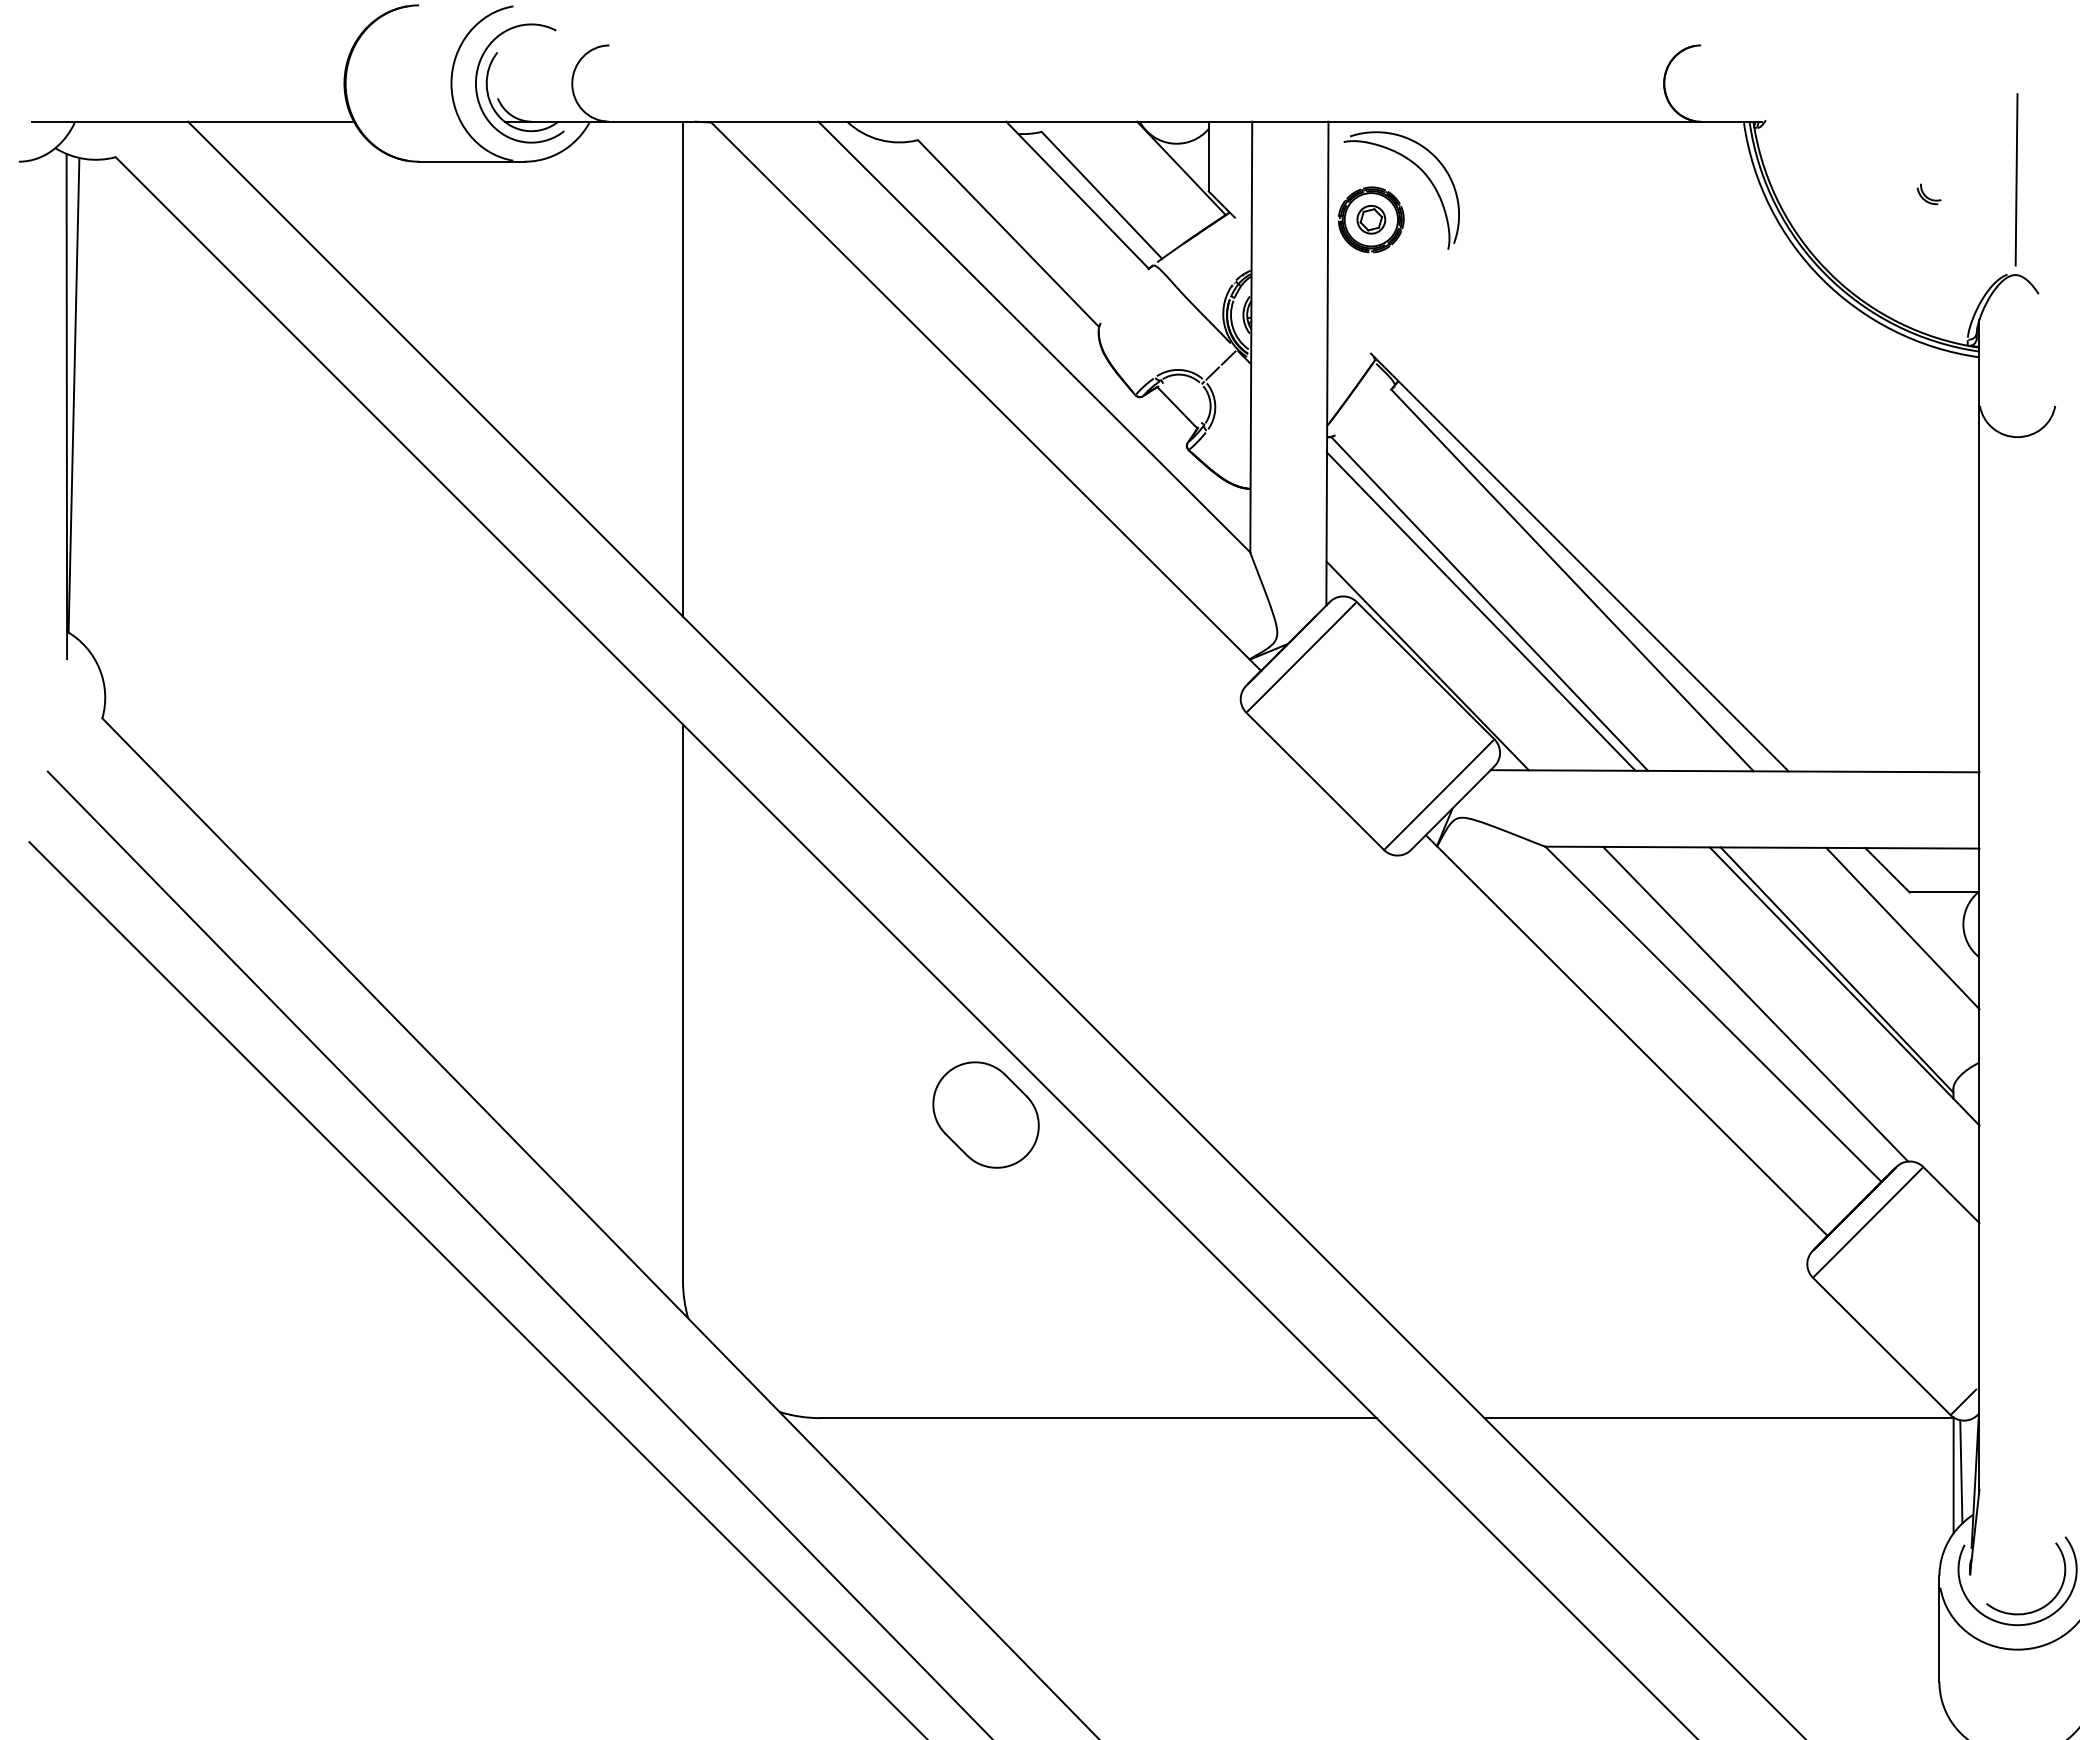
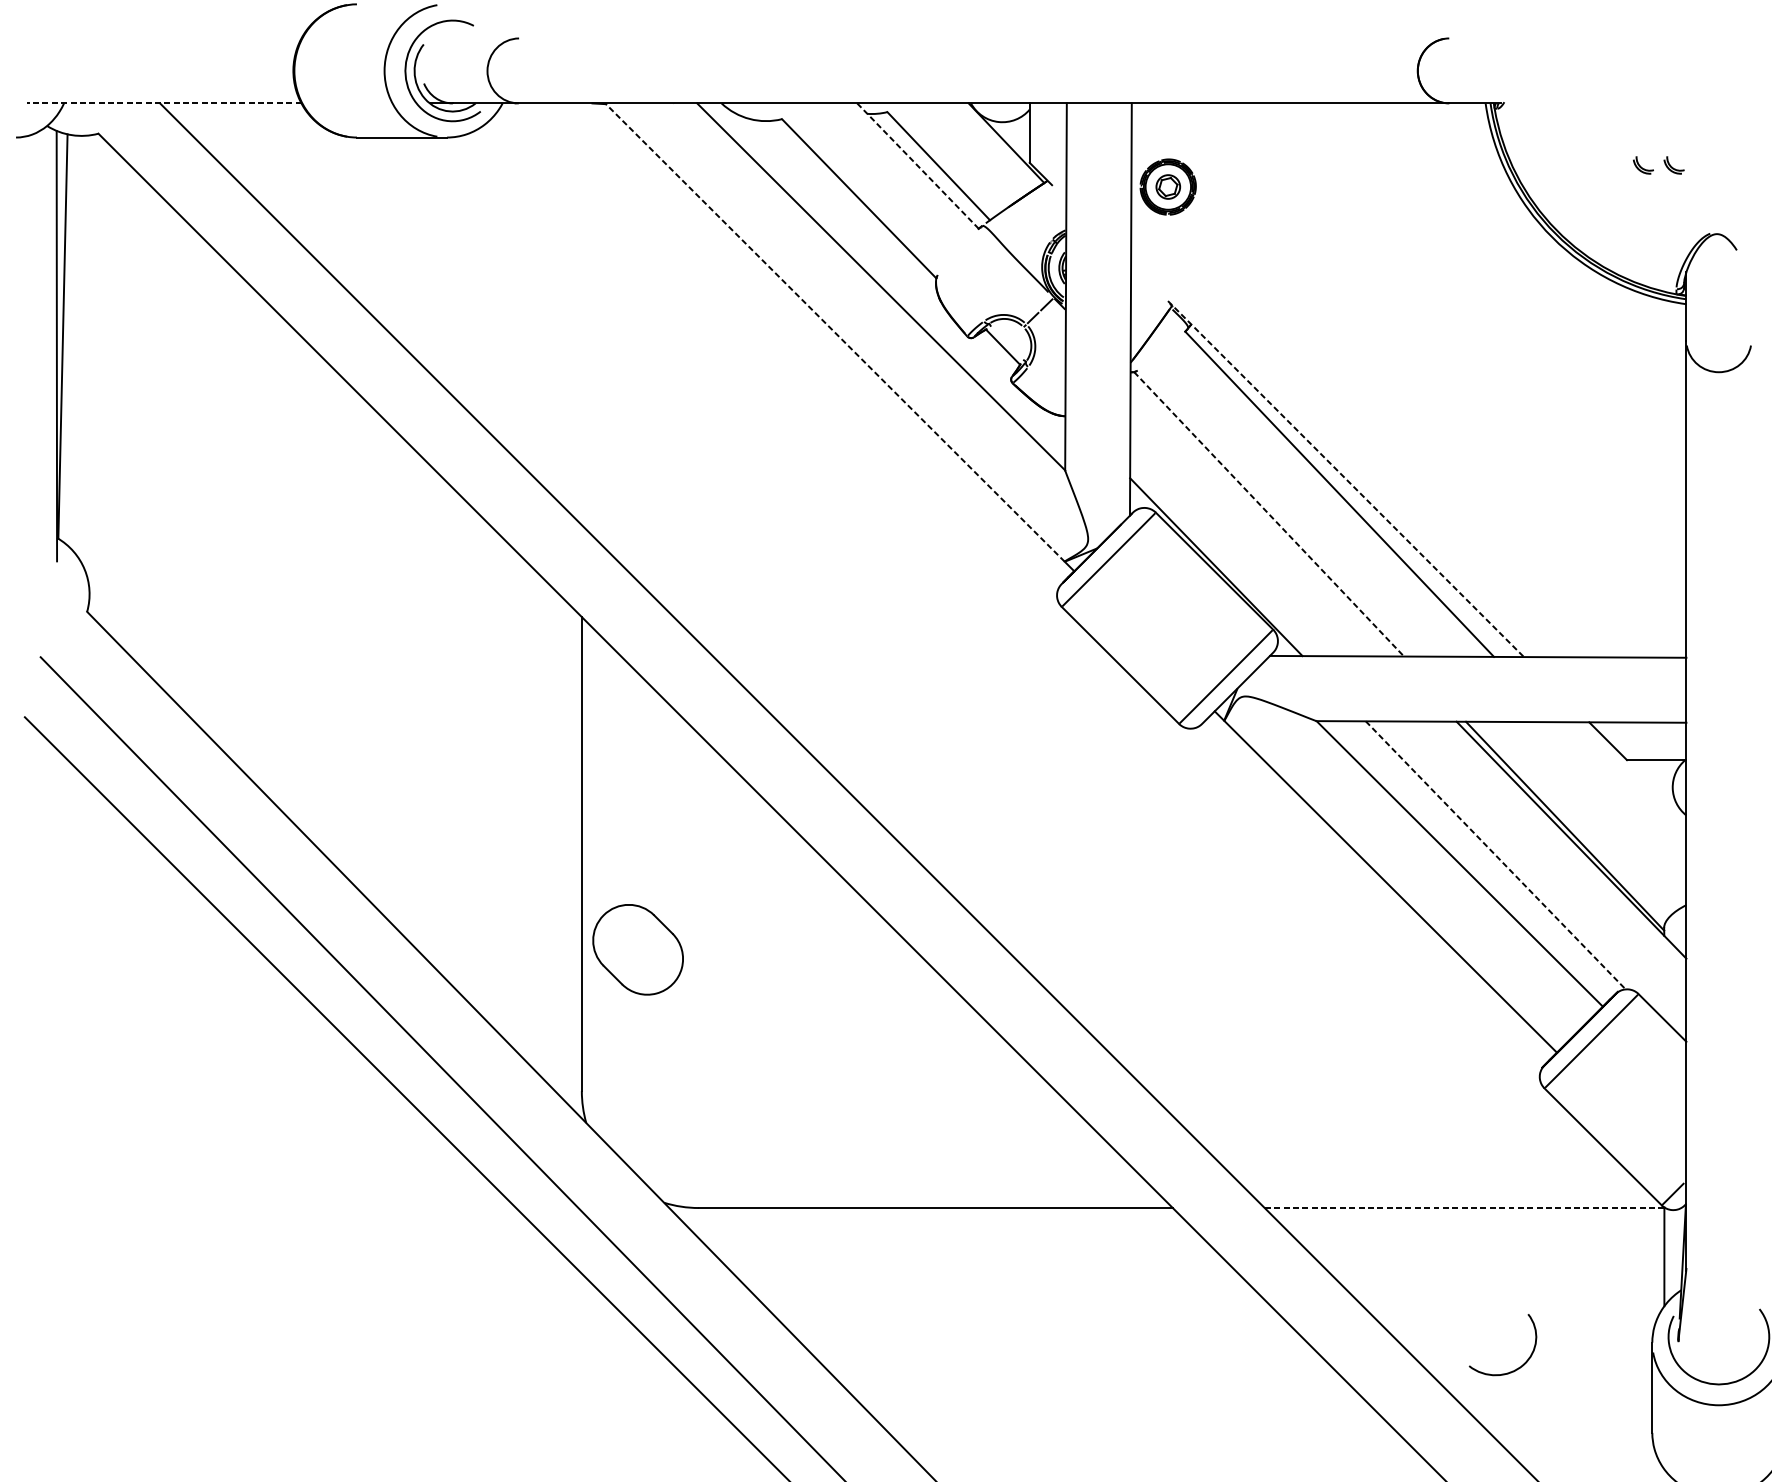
line: (193, 121) -> (164, 103), solid -> dashed
part: (1420, 170) -> (1210, 145), removed
line: (2016, 179) -> (1717, 152), removed
part: (1964, 194) -> (1673, 165), added
line: (1077, 195) -> (917, 166), solid -> dashed
line: (683, 368) -> (582, 313), removed
line: (980, 390) -> (835, 332), solid -> dashed
line: (1580, 562) -> (1346, 479), solid -> dashed
line: (1490, 604) -> (1269, 514), solid -> dashed
line: (1481, 611) -> (1262, 520), removed
line: (1902, 928) -> (1620, 790), removed
line: (1756, 1004) -> (1496, 855), solid -> dashed
part: (985, 1114) -> (637, 949), moved
line: (1719, 1418) -> (1464, 1208), solid -> dashed
line: (1961, 1471) -> (1671, 1253), removed
curve: (2045, 1604) -> (1519, 1366), moved

